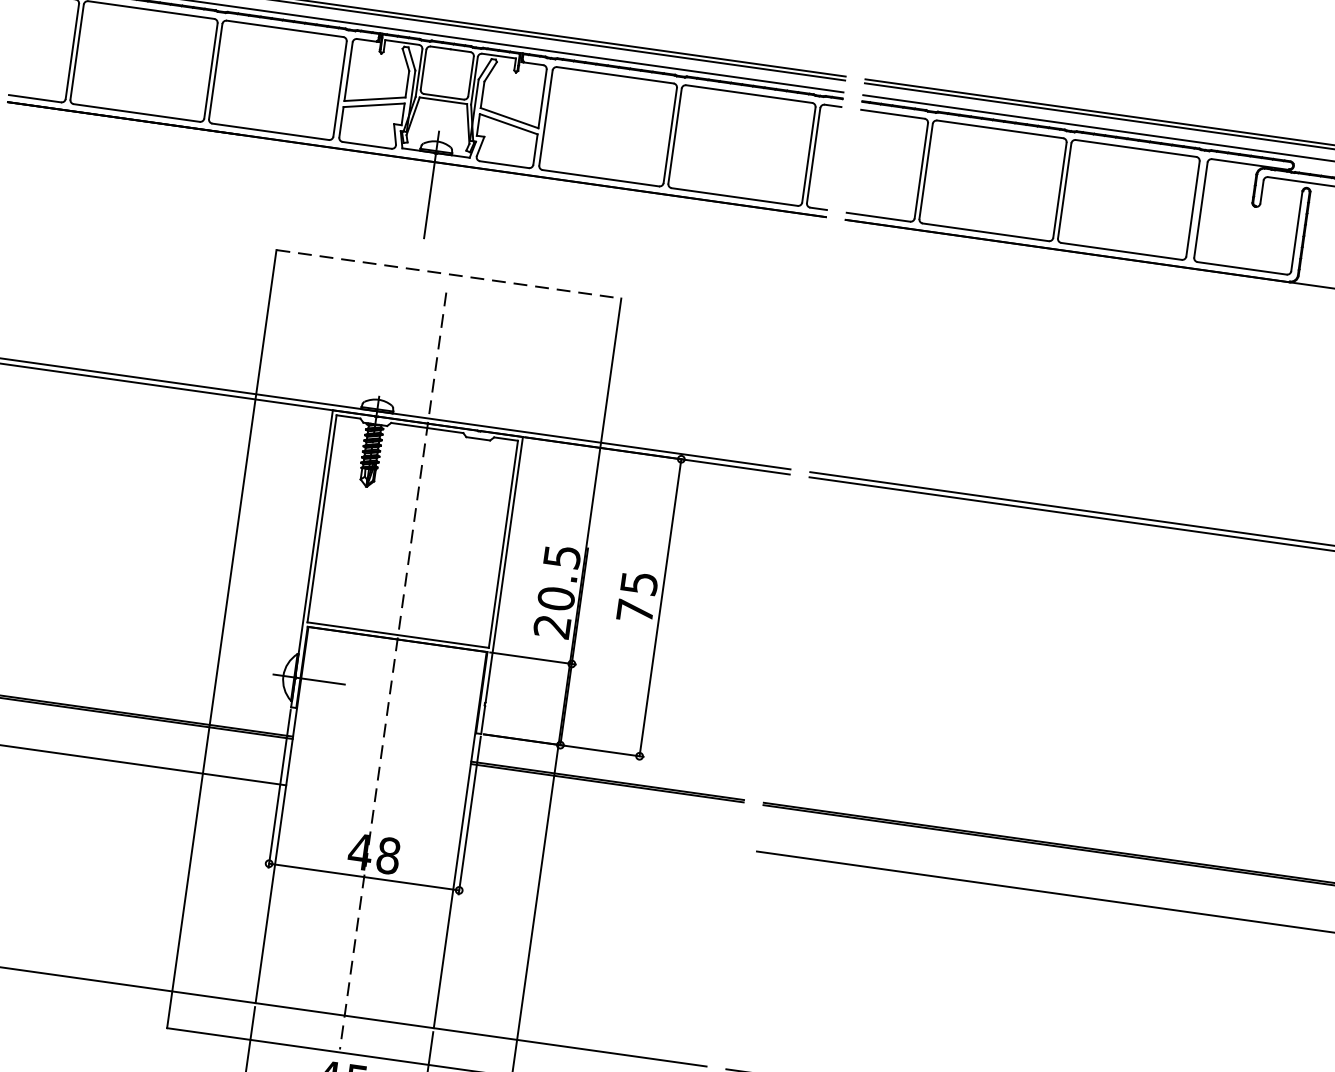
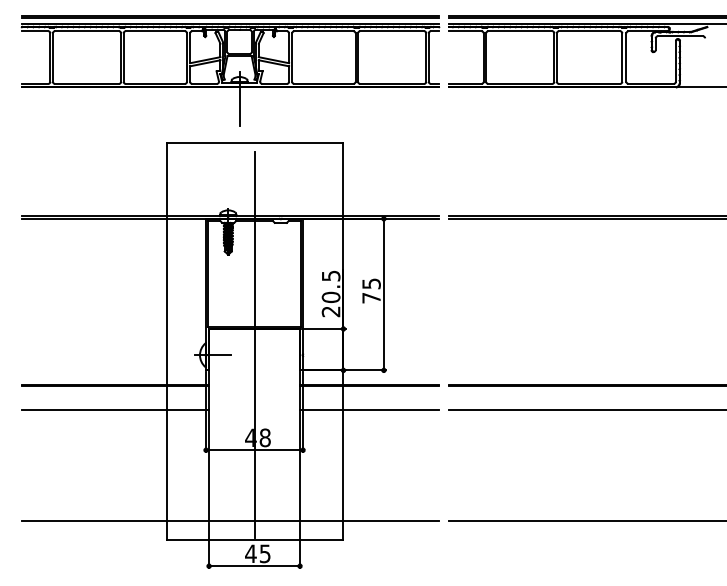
line: (448, 274) -> (254, 142), dashed -> solid
line: (392, 671) -> (254, 345), dashed -> solid
line: (600, 828) -> (369, 409), added

